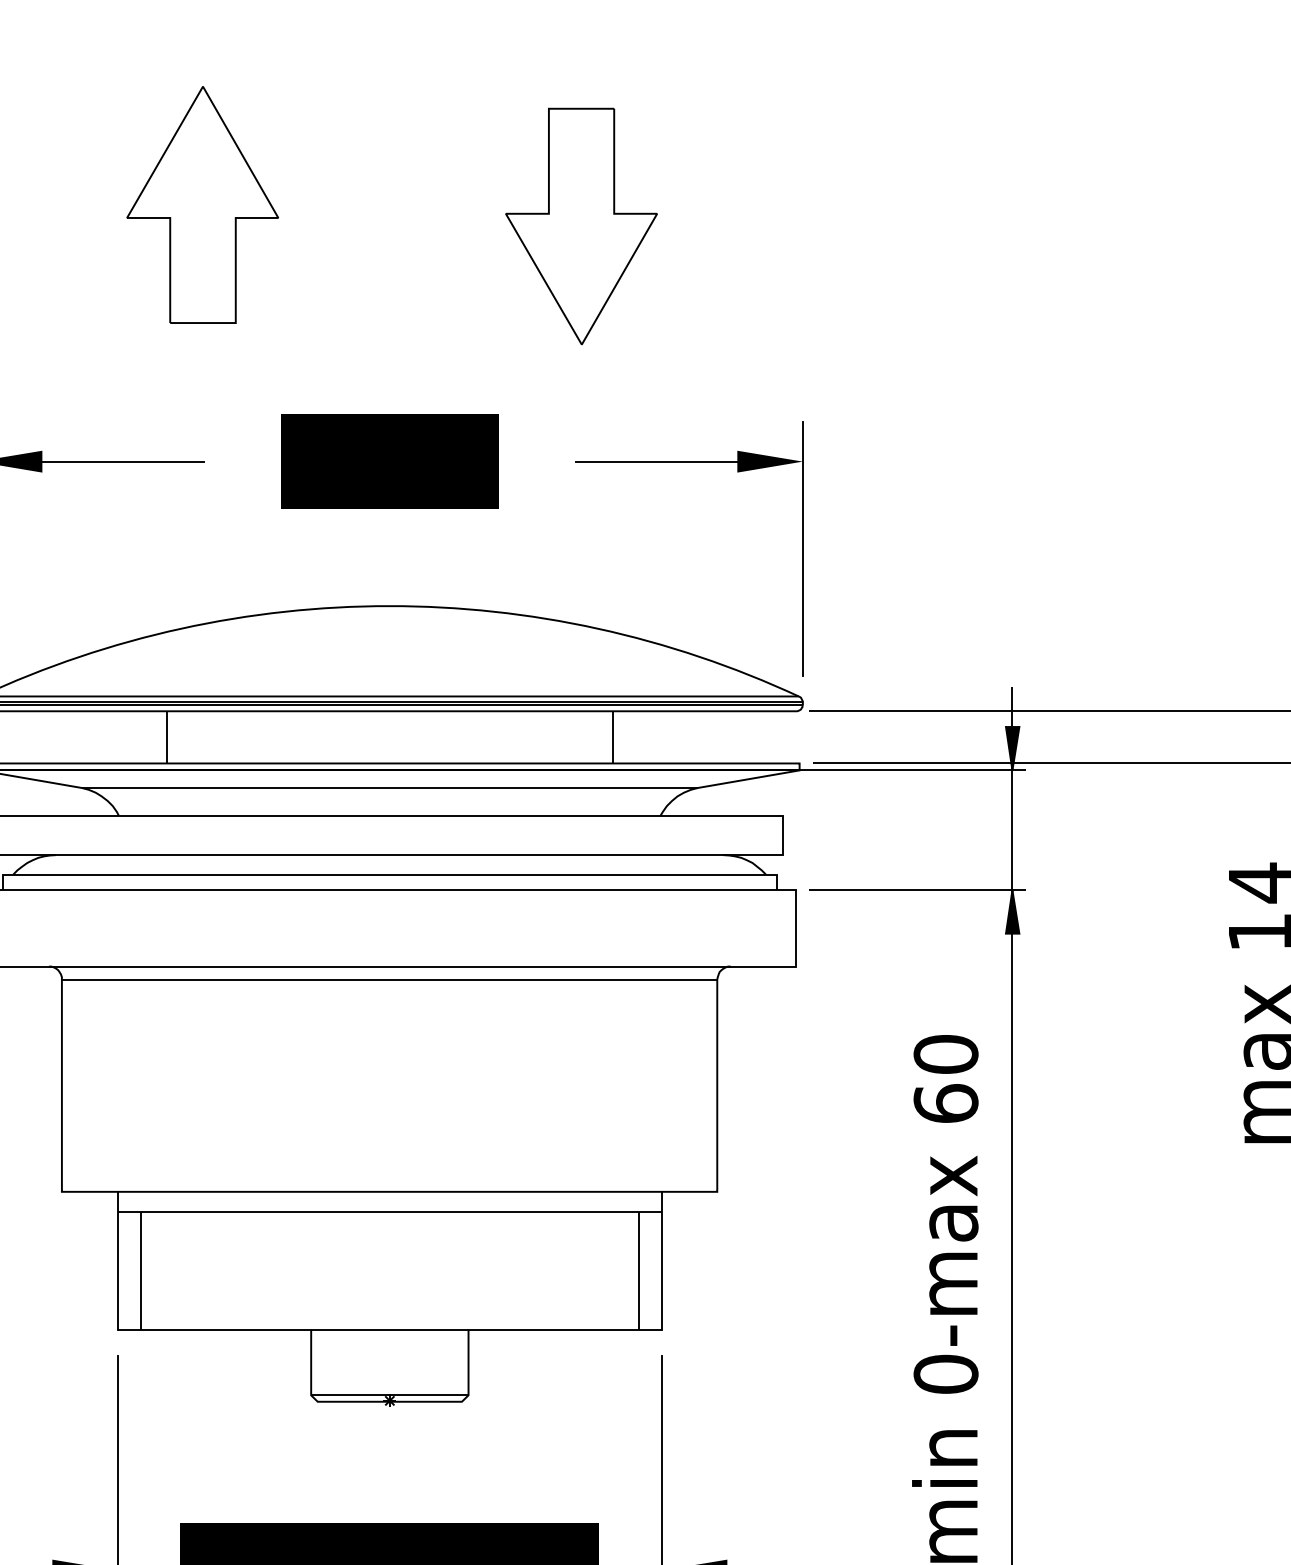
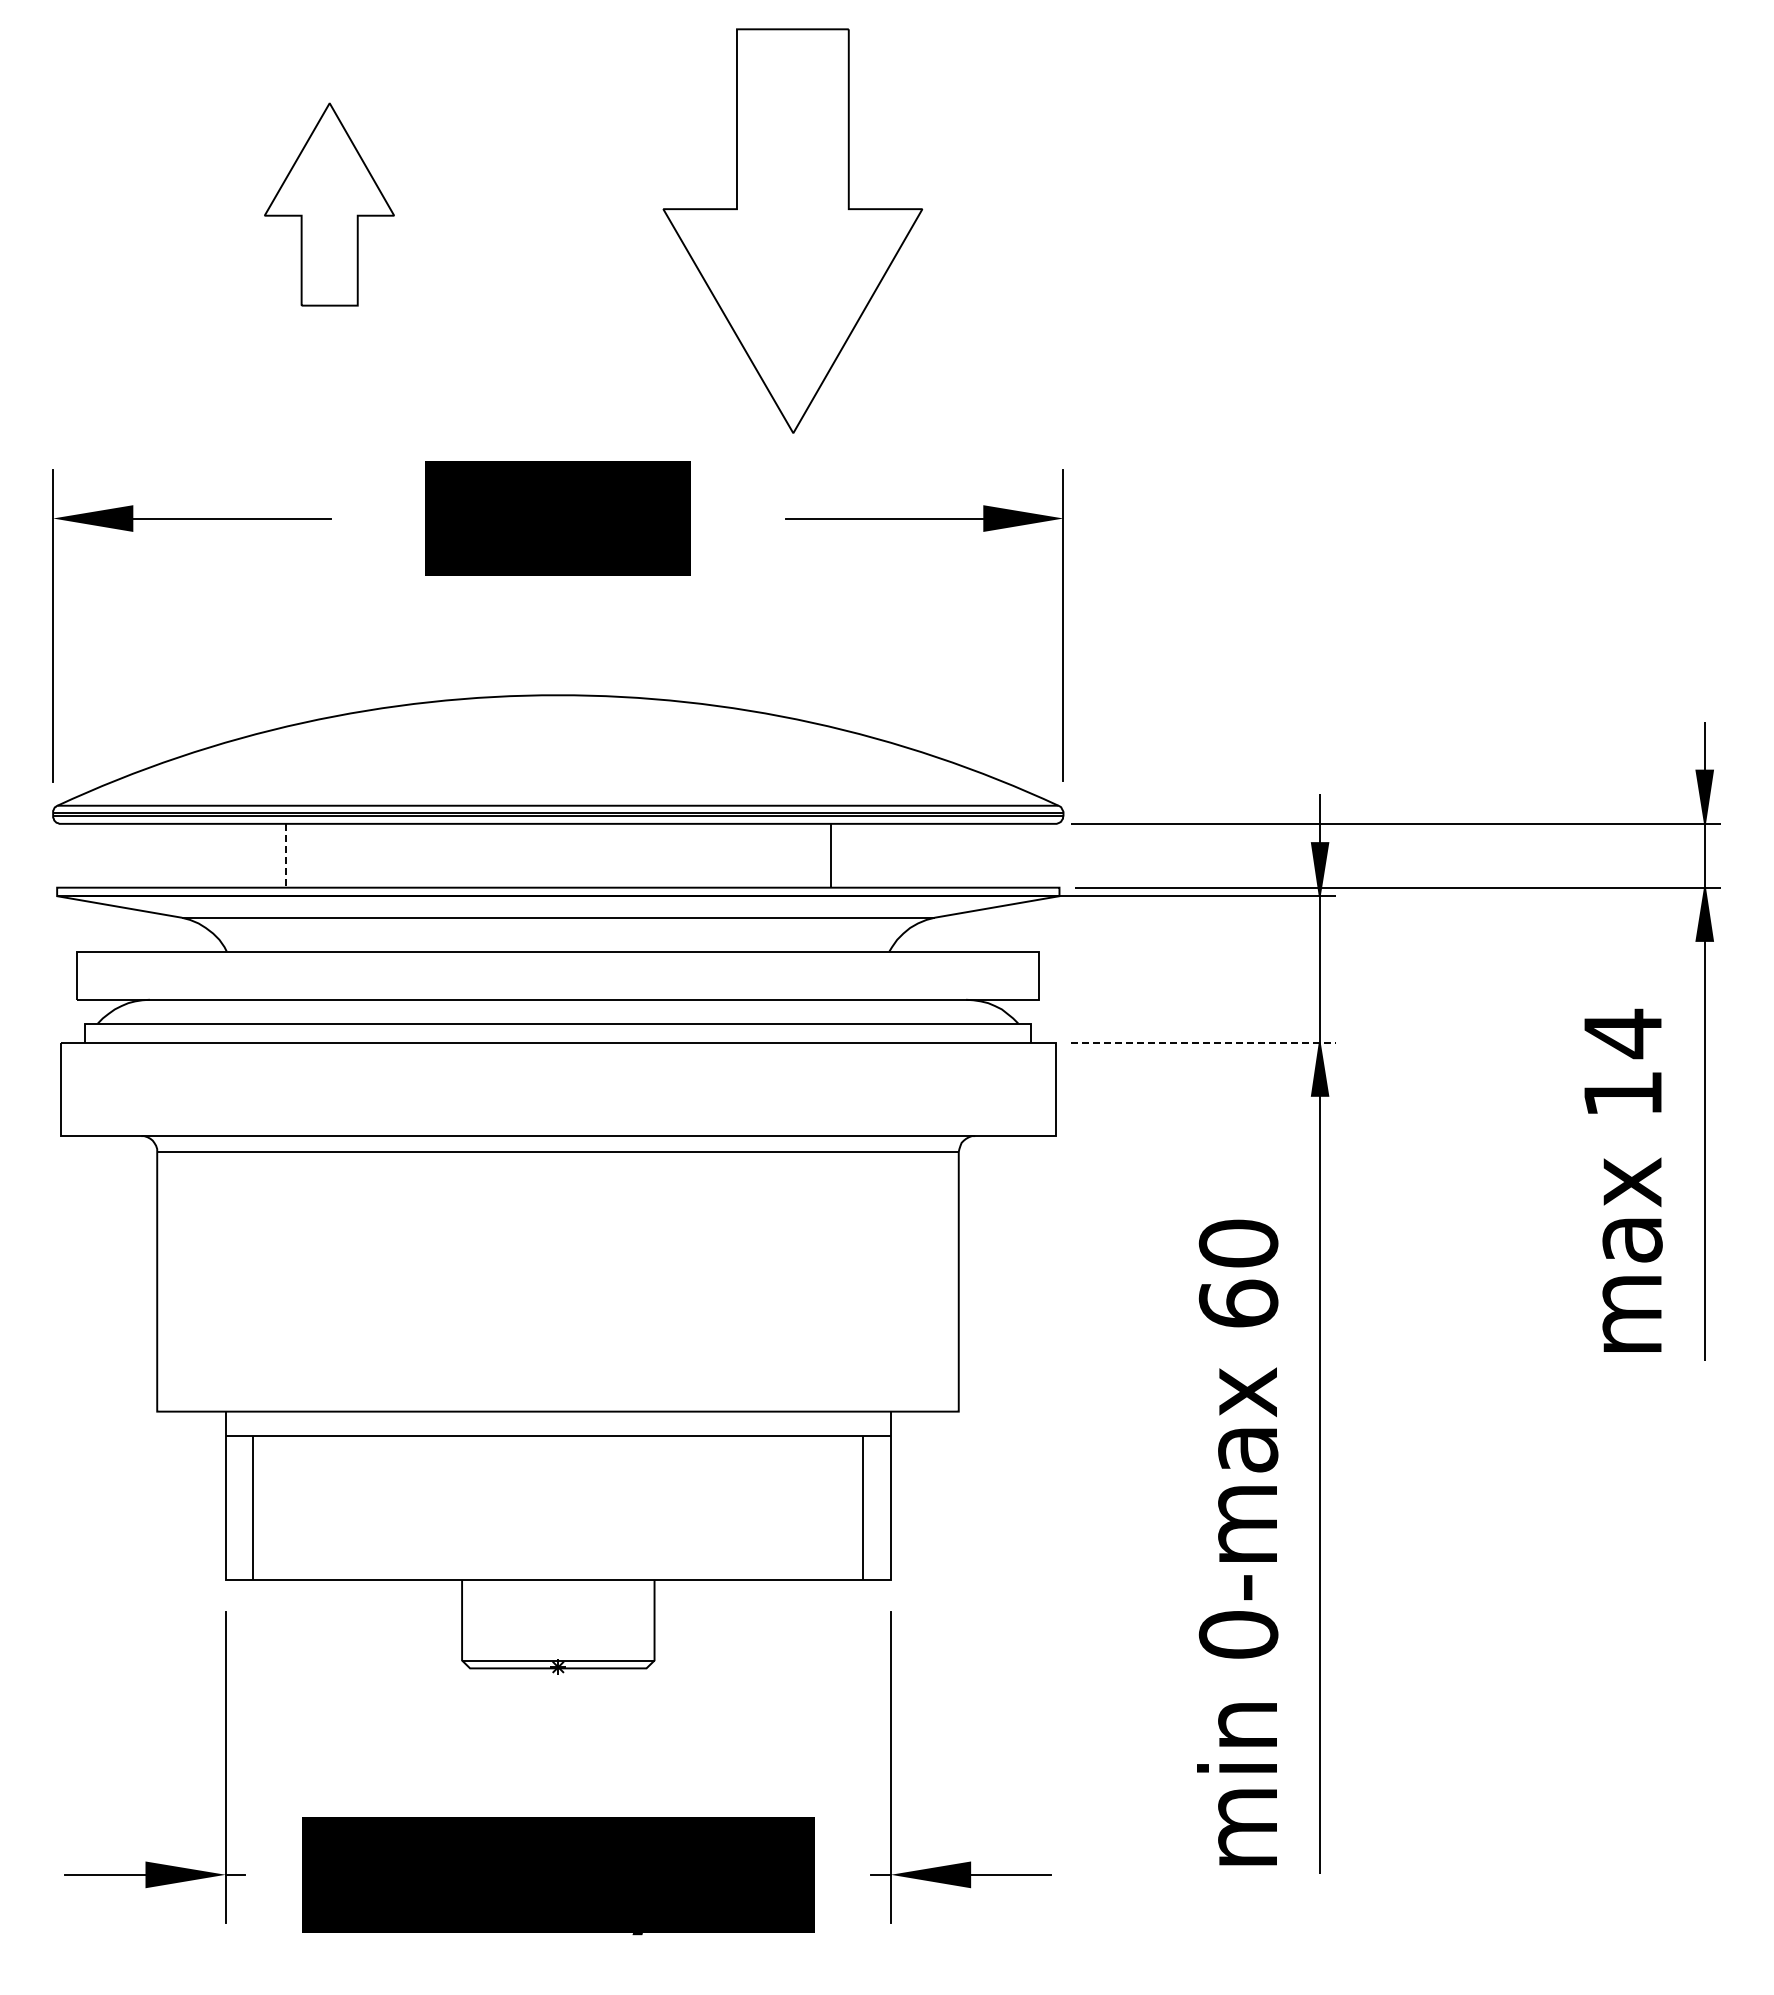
part: (202, 204) -> (329, 204), size x0.7
part: (581, 226) -> (792, 230), size x1.4
line: (166, 737) -> (285, 855), solid -> dashed
line: (918, 890) -> (1204, 1042), solid -> dashed

